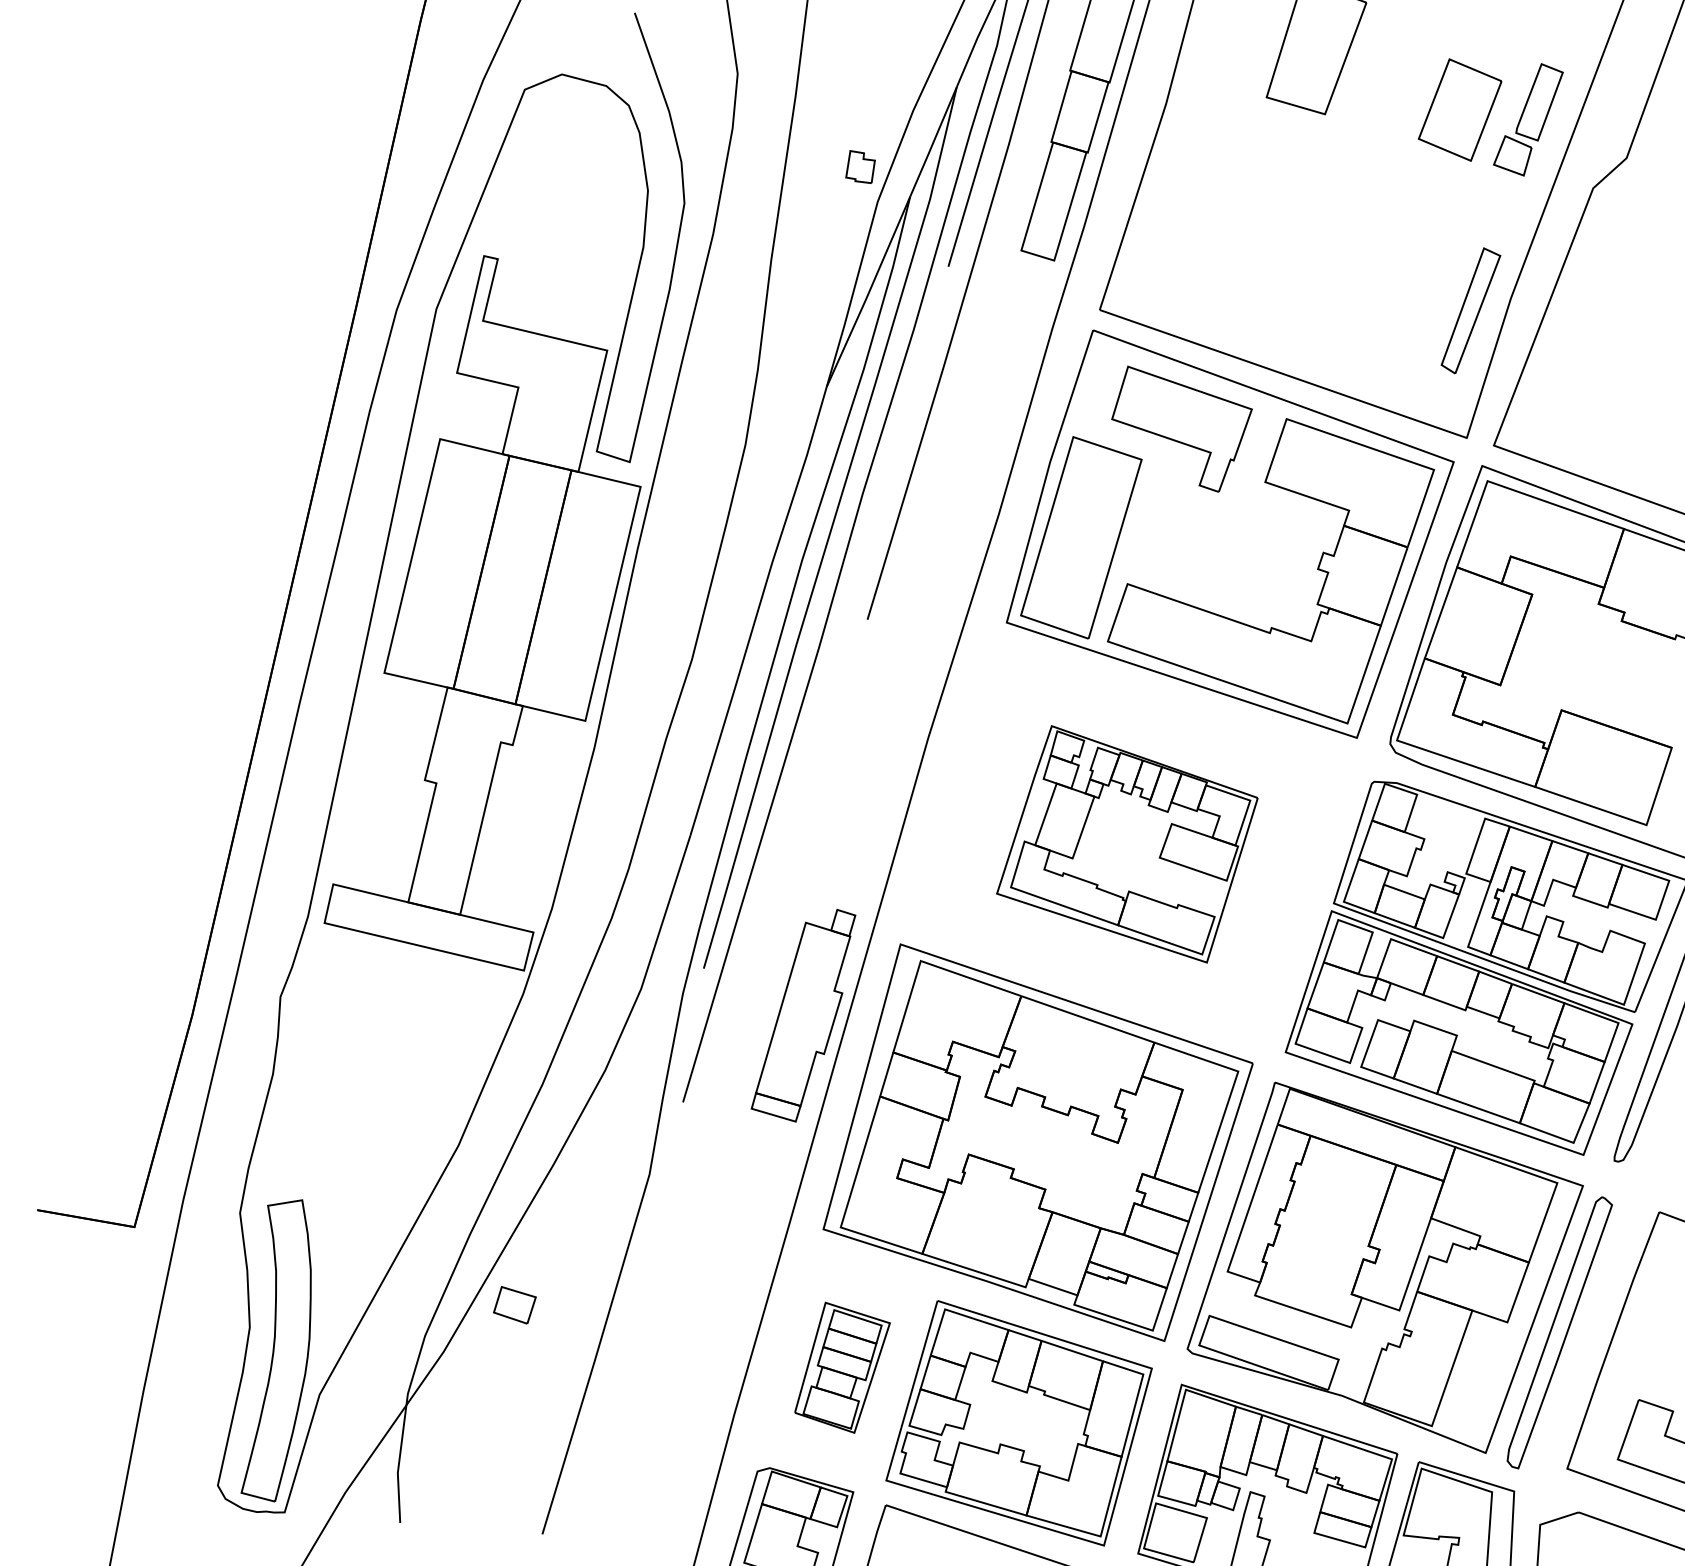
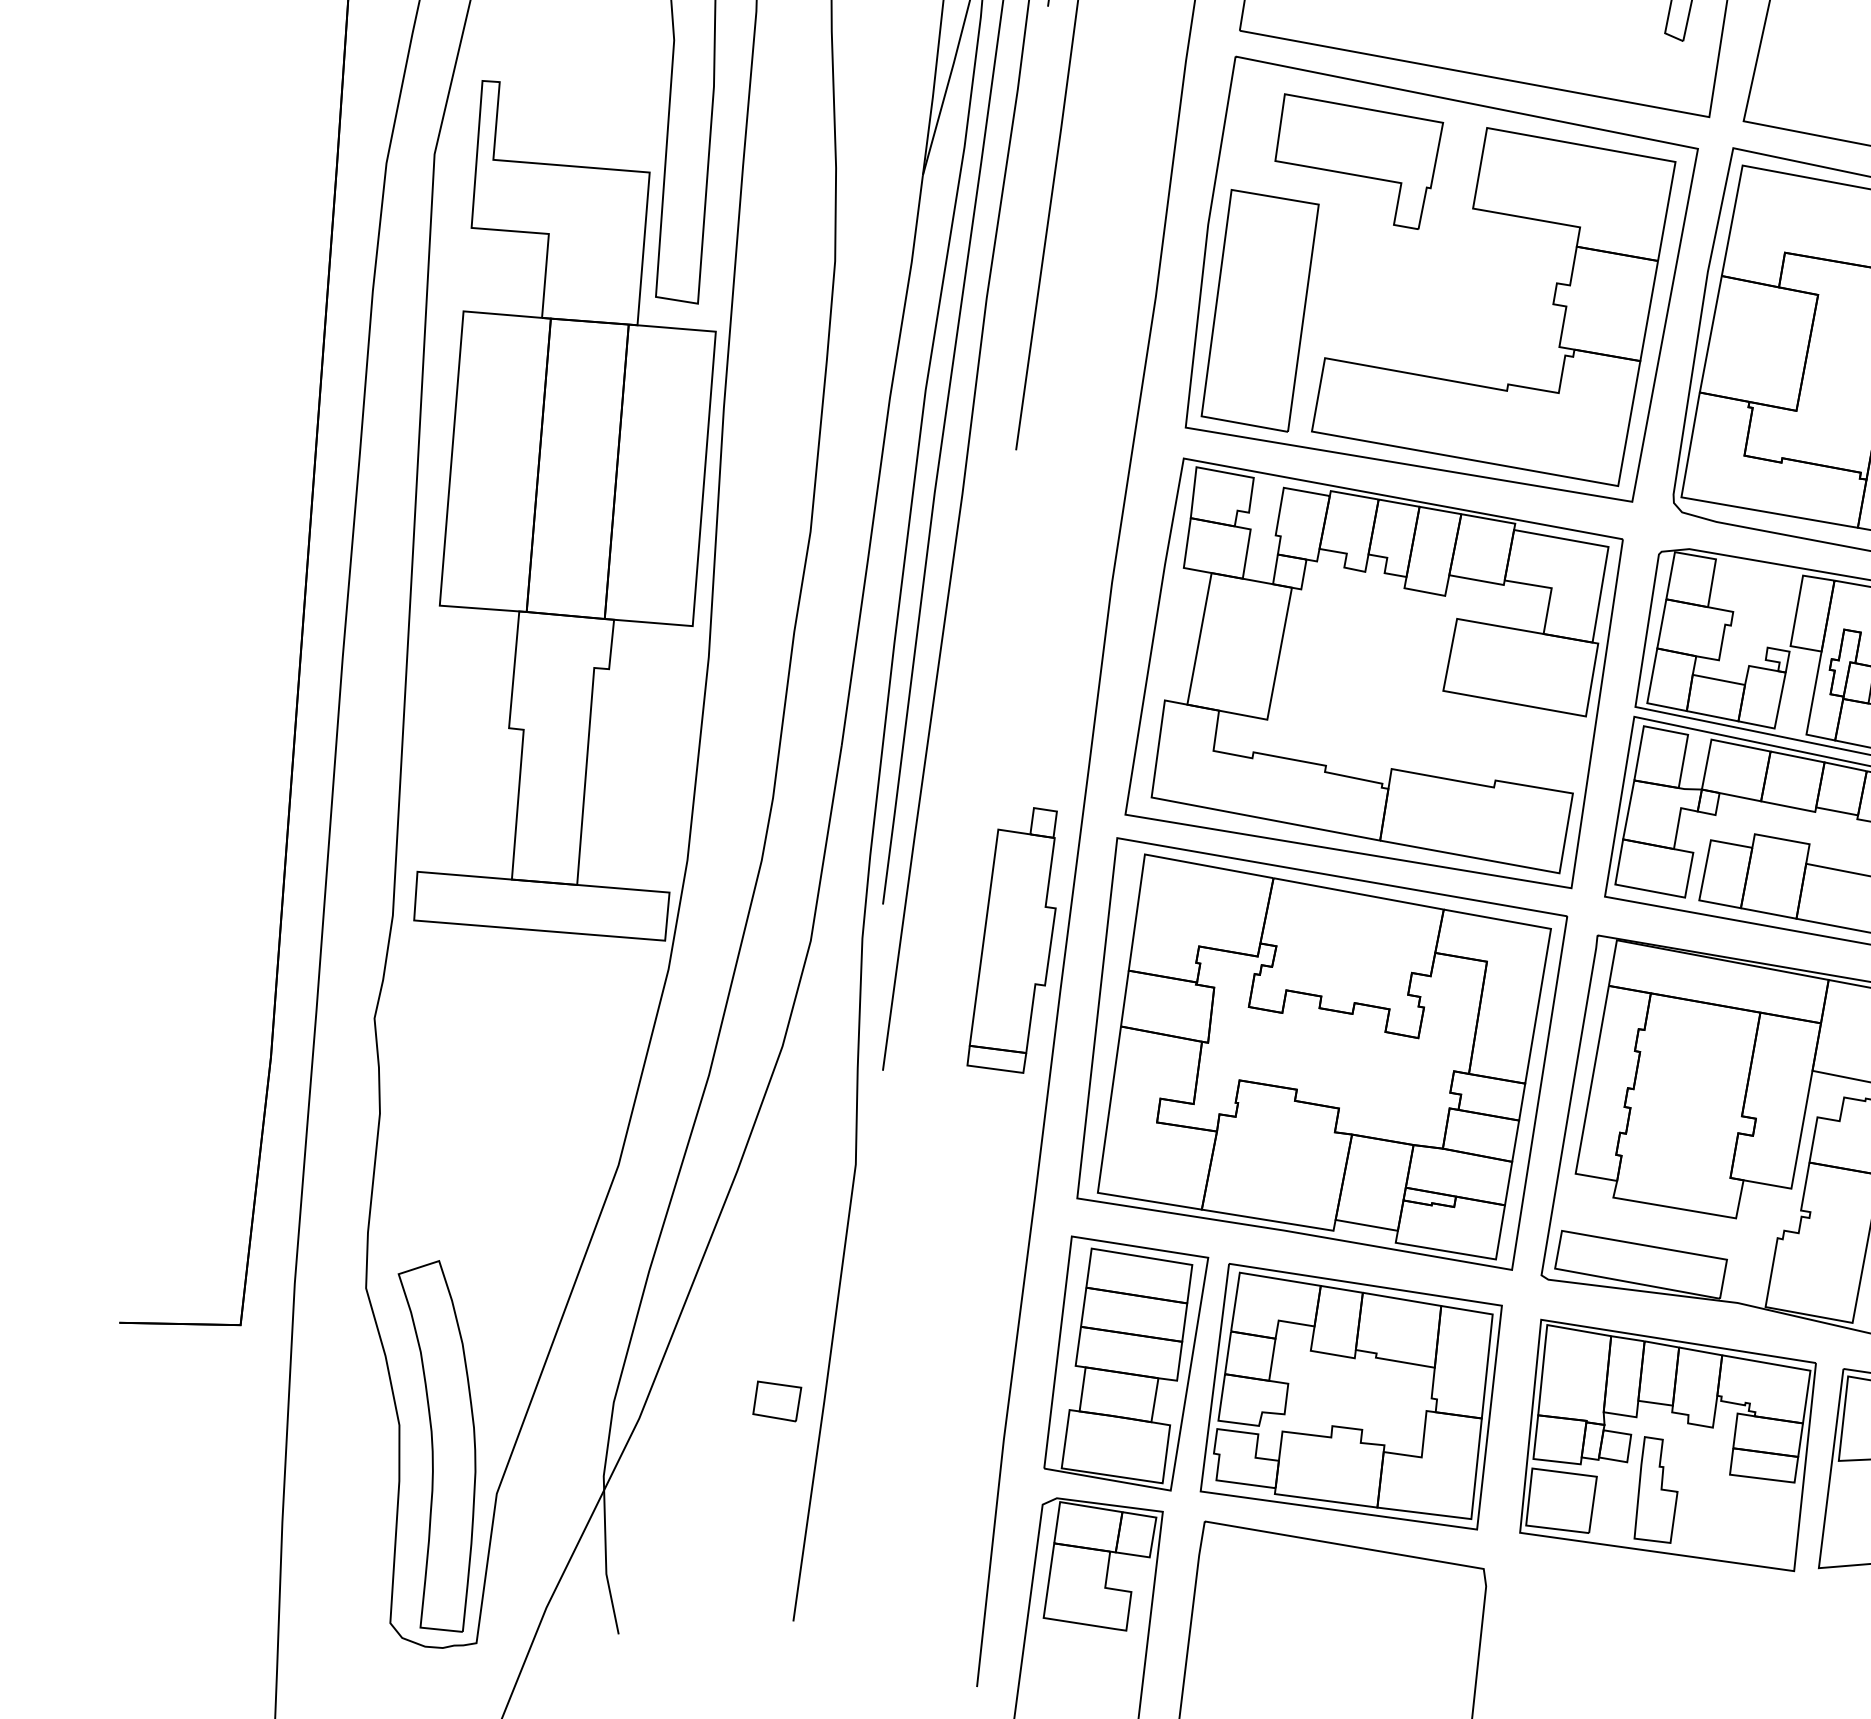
part: (1127, 844) -> (1373, 674), size x1.67
part: (514, 1305) -> (776, 1401), moved
part: (842, 1367) -> (1126, 1362), size x1.67

